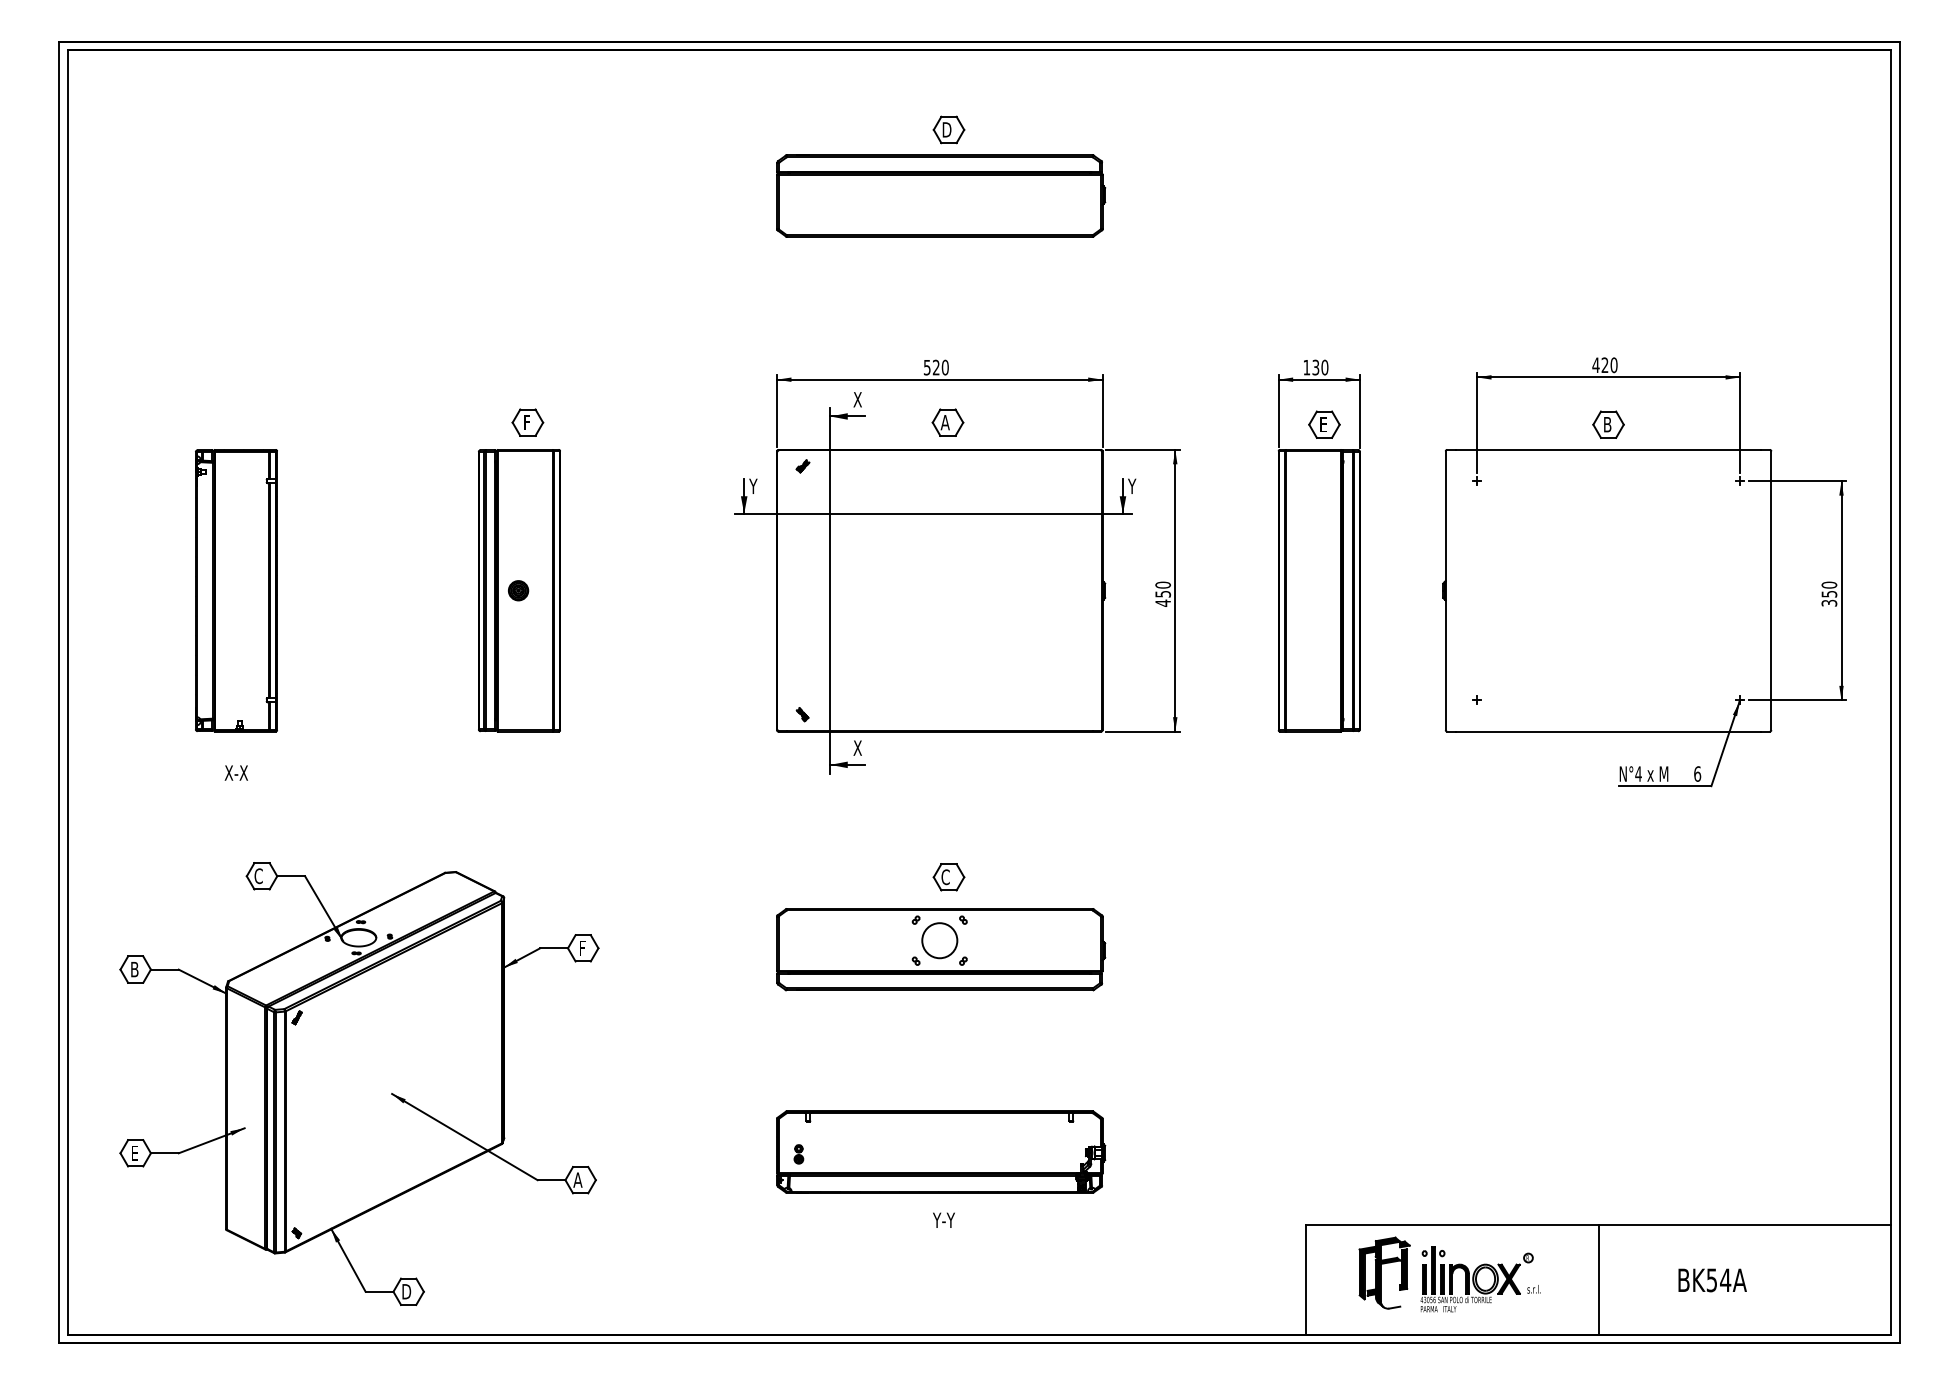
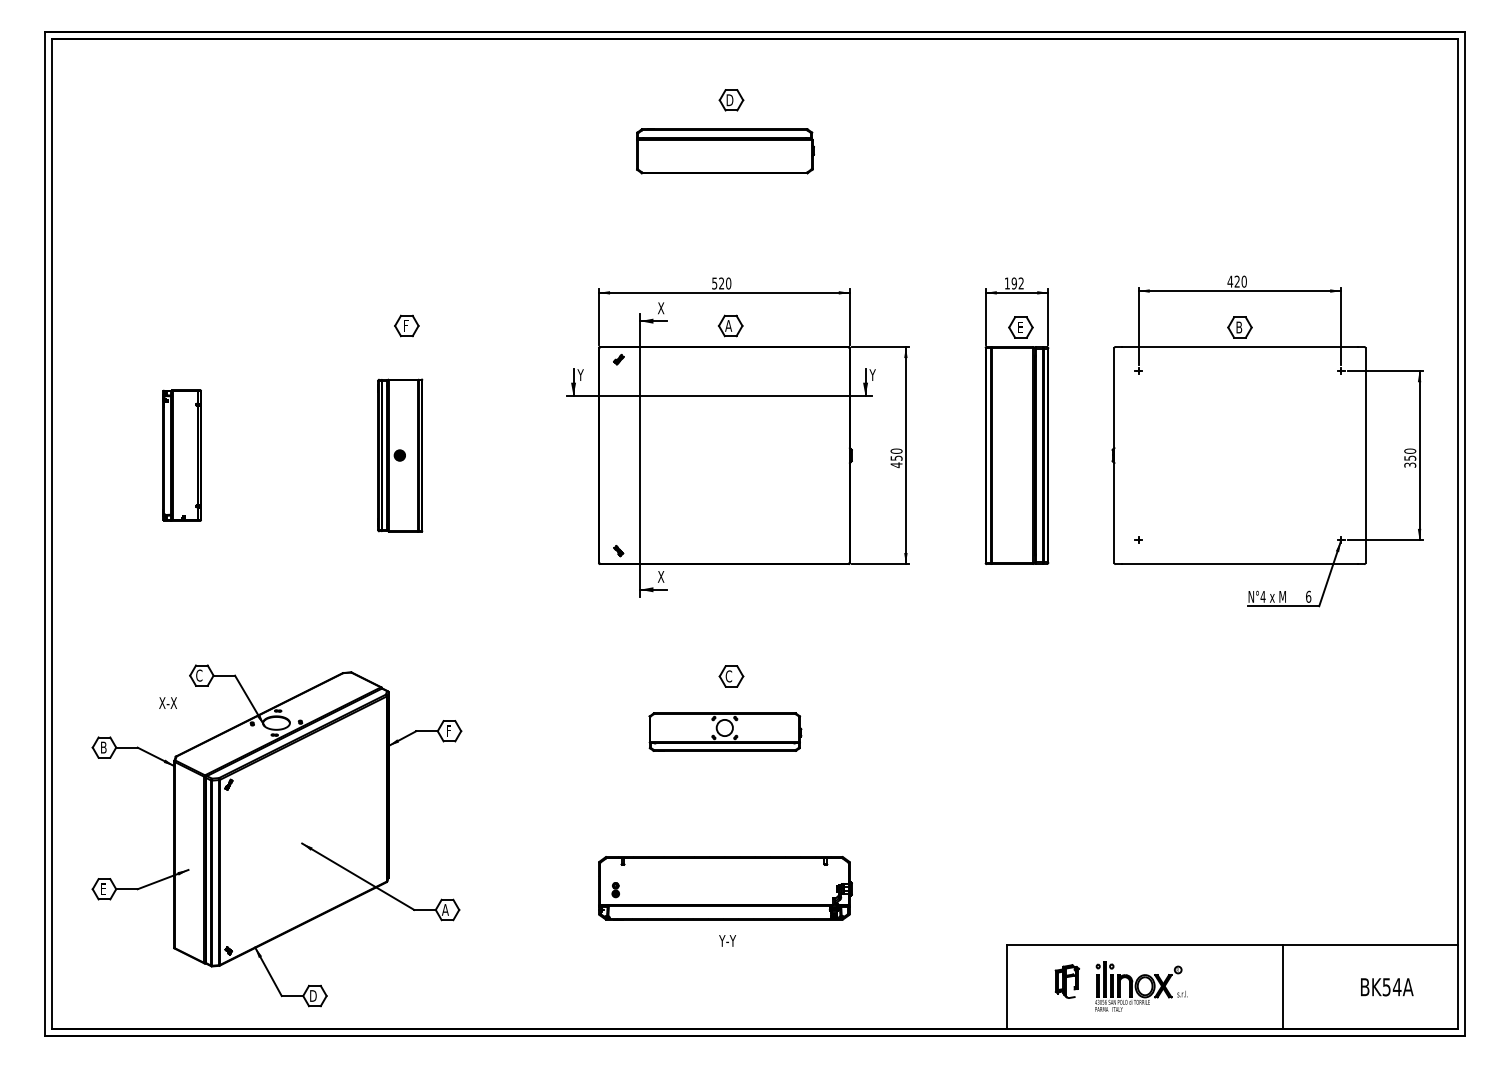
part: (941, 196) -> (725, 151), size x0.7
text: (1319, 367) -> (1017, 283), 130 -> 192
part: (236, 590) -> (182, 455), size x0.6
part: (519, 590) -> (400, 455), size x0.7
text: (235, 772) -> (167, 702), moved
part: (941, 948) -> (725, 731), size x0.6
part: (1384, 1272) -> (1067, 981), size x0.6
line: (1598, 1279) -> (1283, 986), moved
text: (1713, 1280) -> (1387, 987), moved

